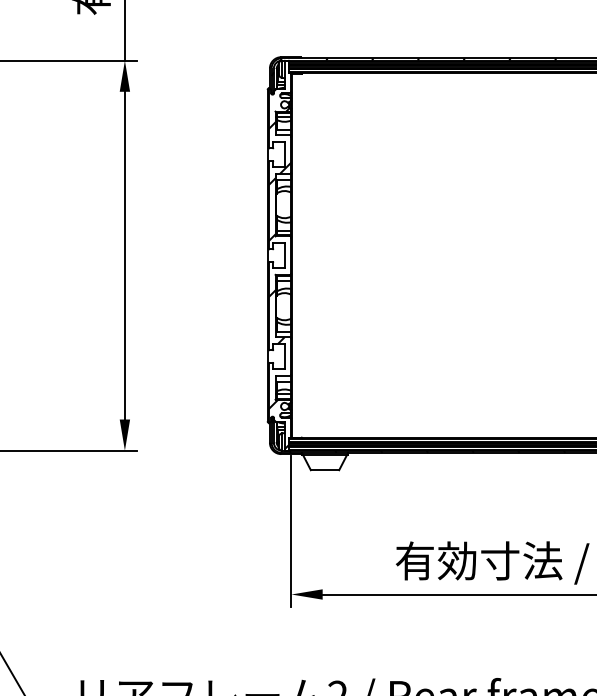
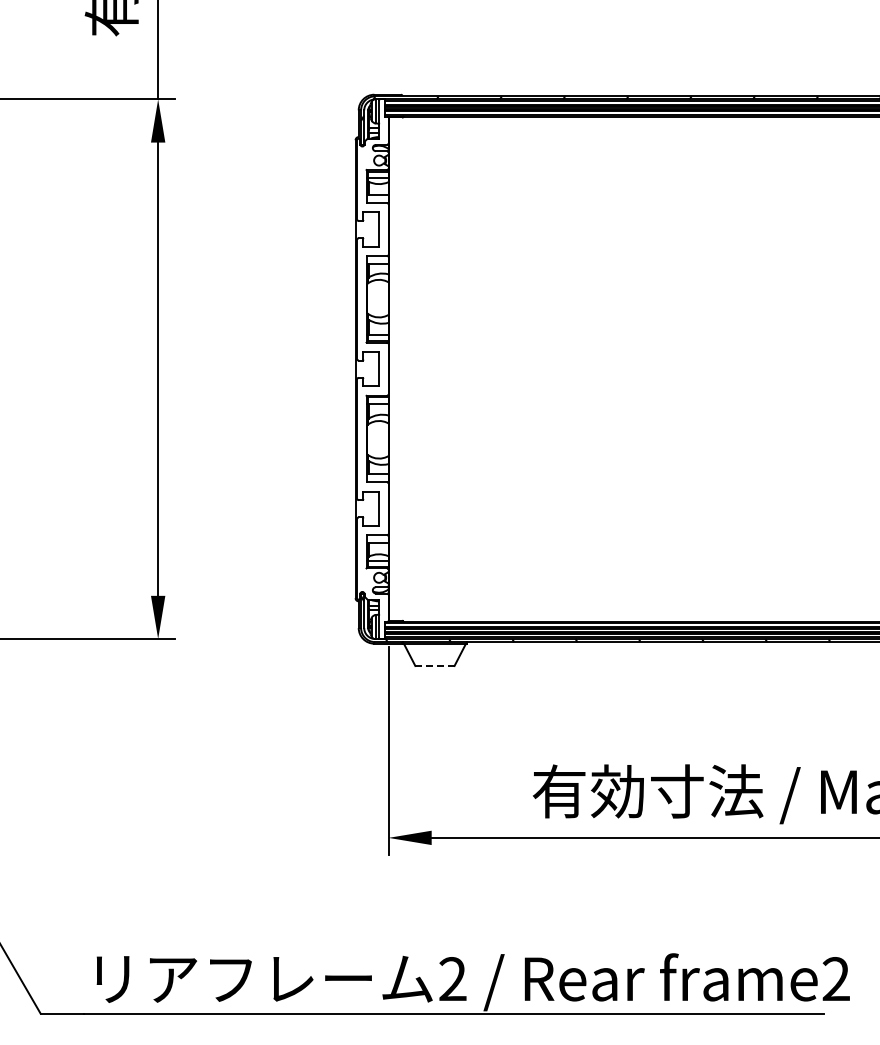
hatch: (279, 278) -> (372, 401), removed
line: (324, 469) -> (434, 665), solid -> dashed

